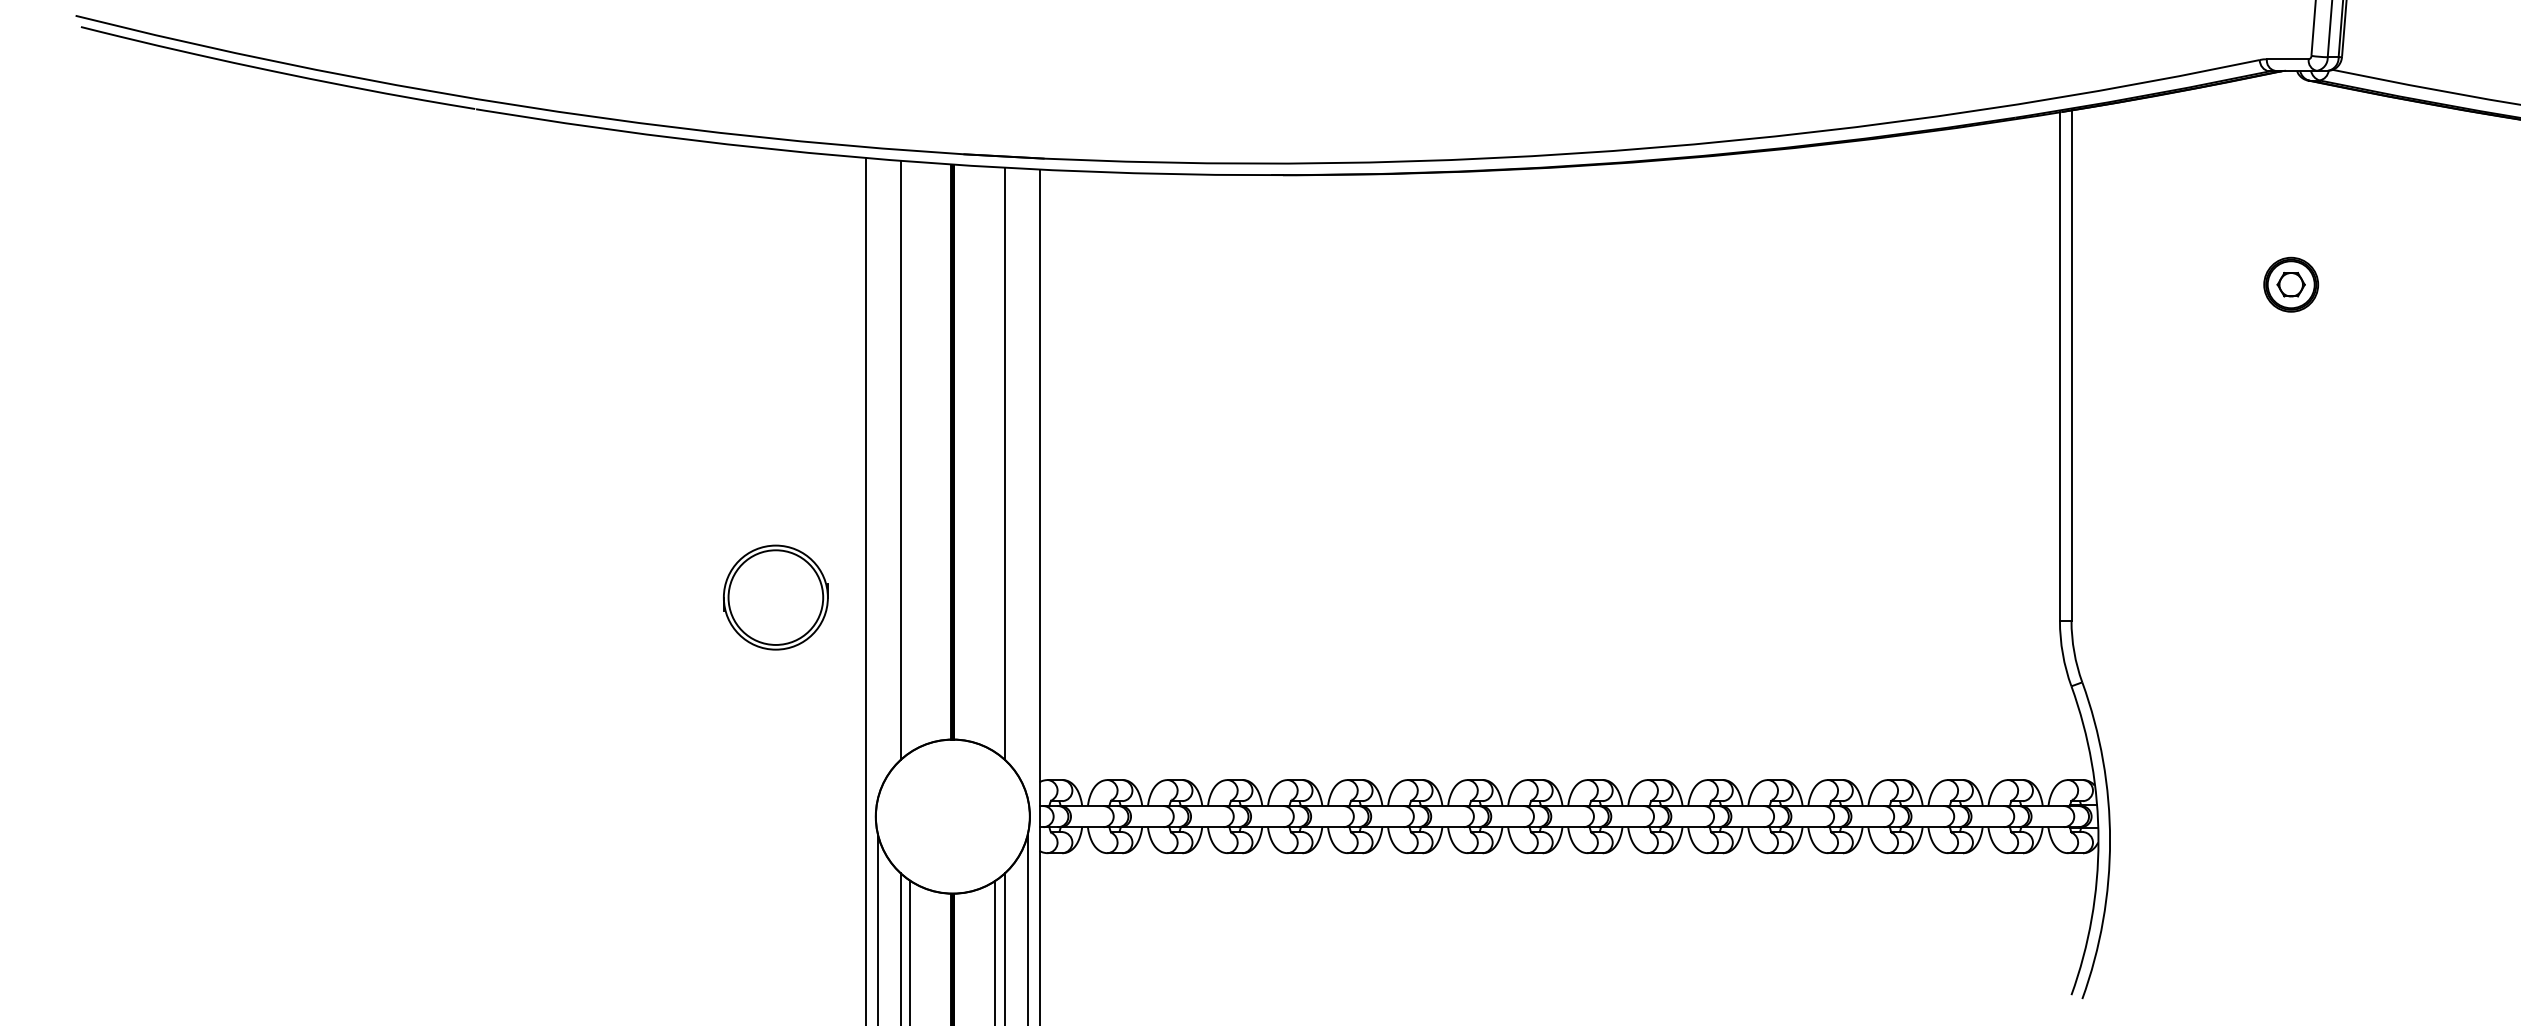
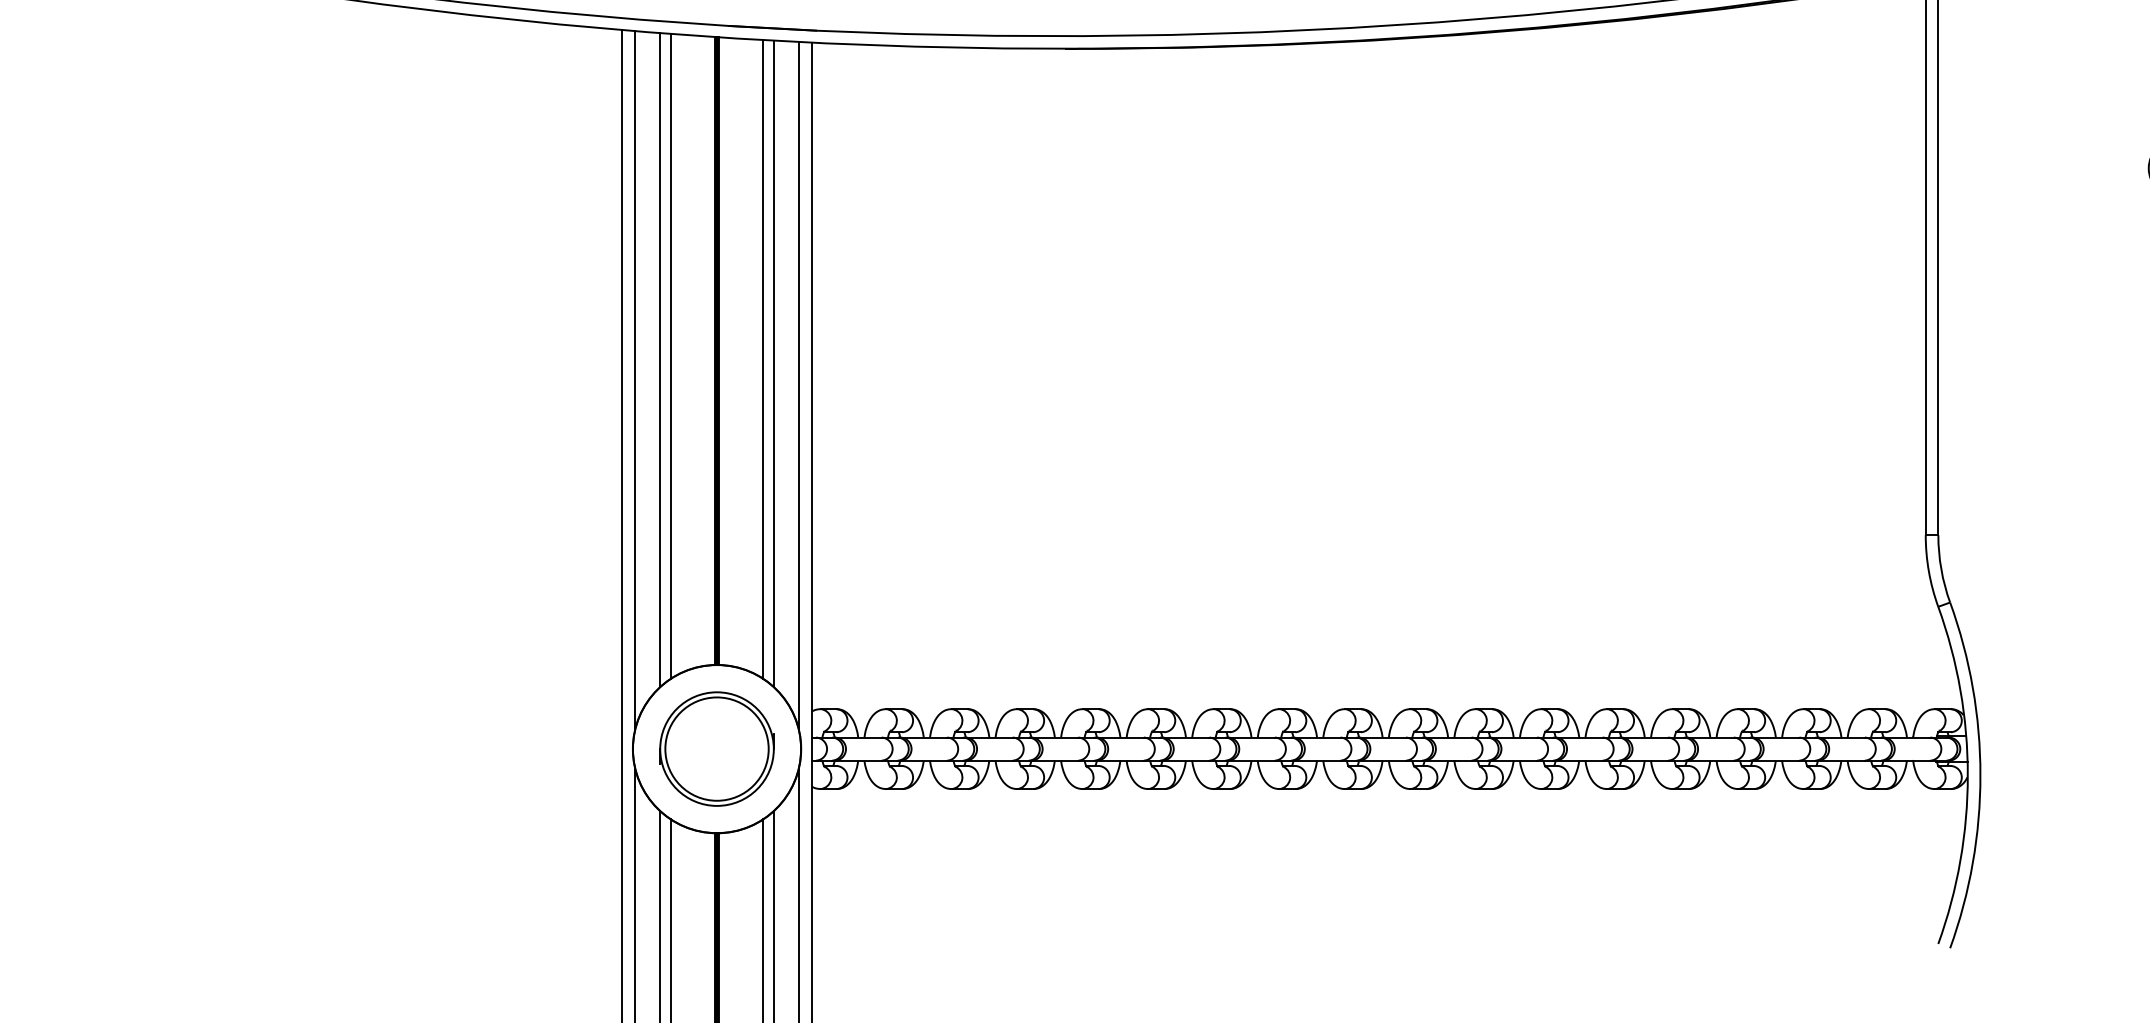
line: (910, 456) -> (670, 355), added
line: (995, 459) -> (763, 359), added
line: (877, 479) -> (634, 381), added
line: (1028, 484) -> (799, 386), added
part: (775, 597) -> (716, 748), moved

